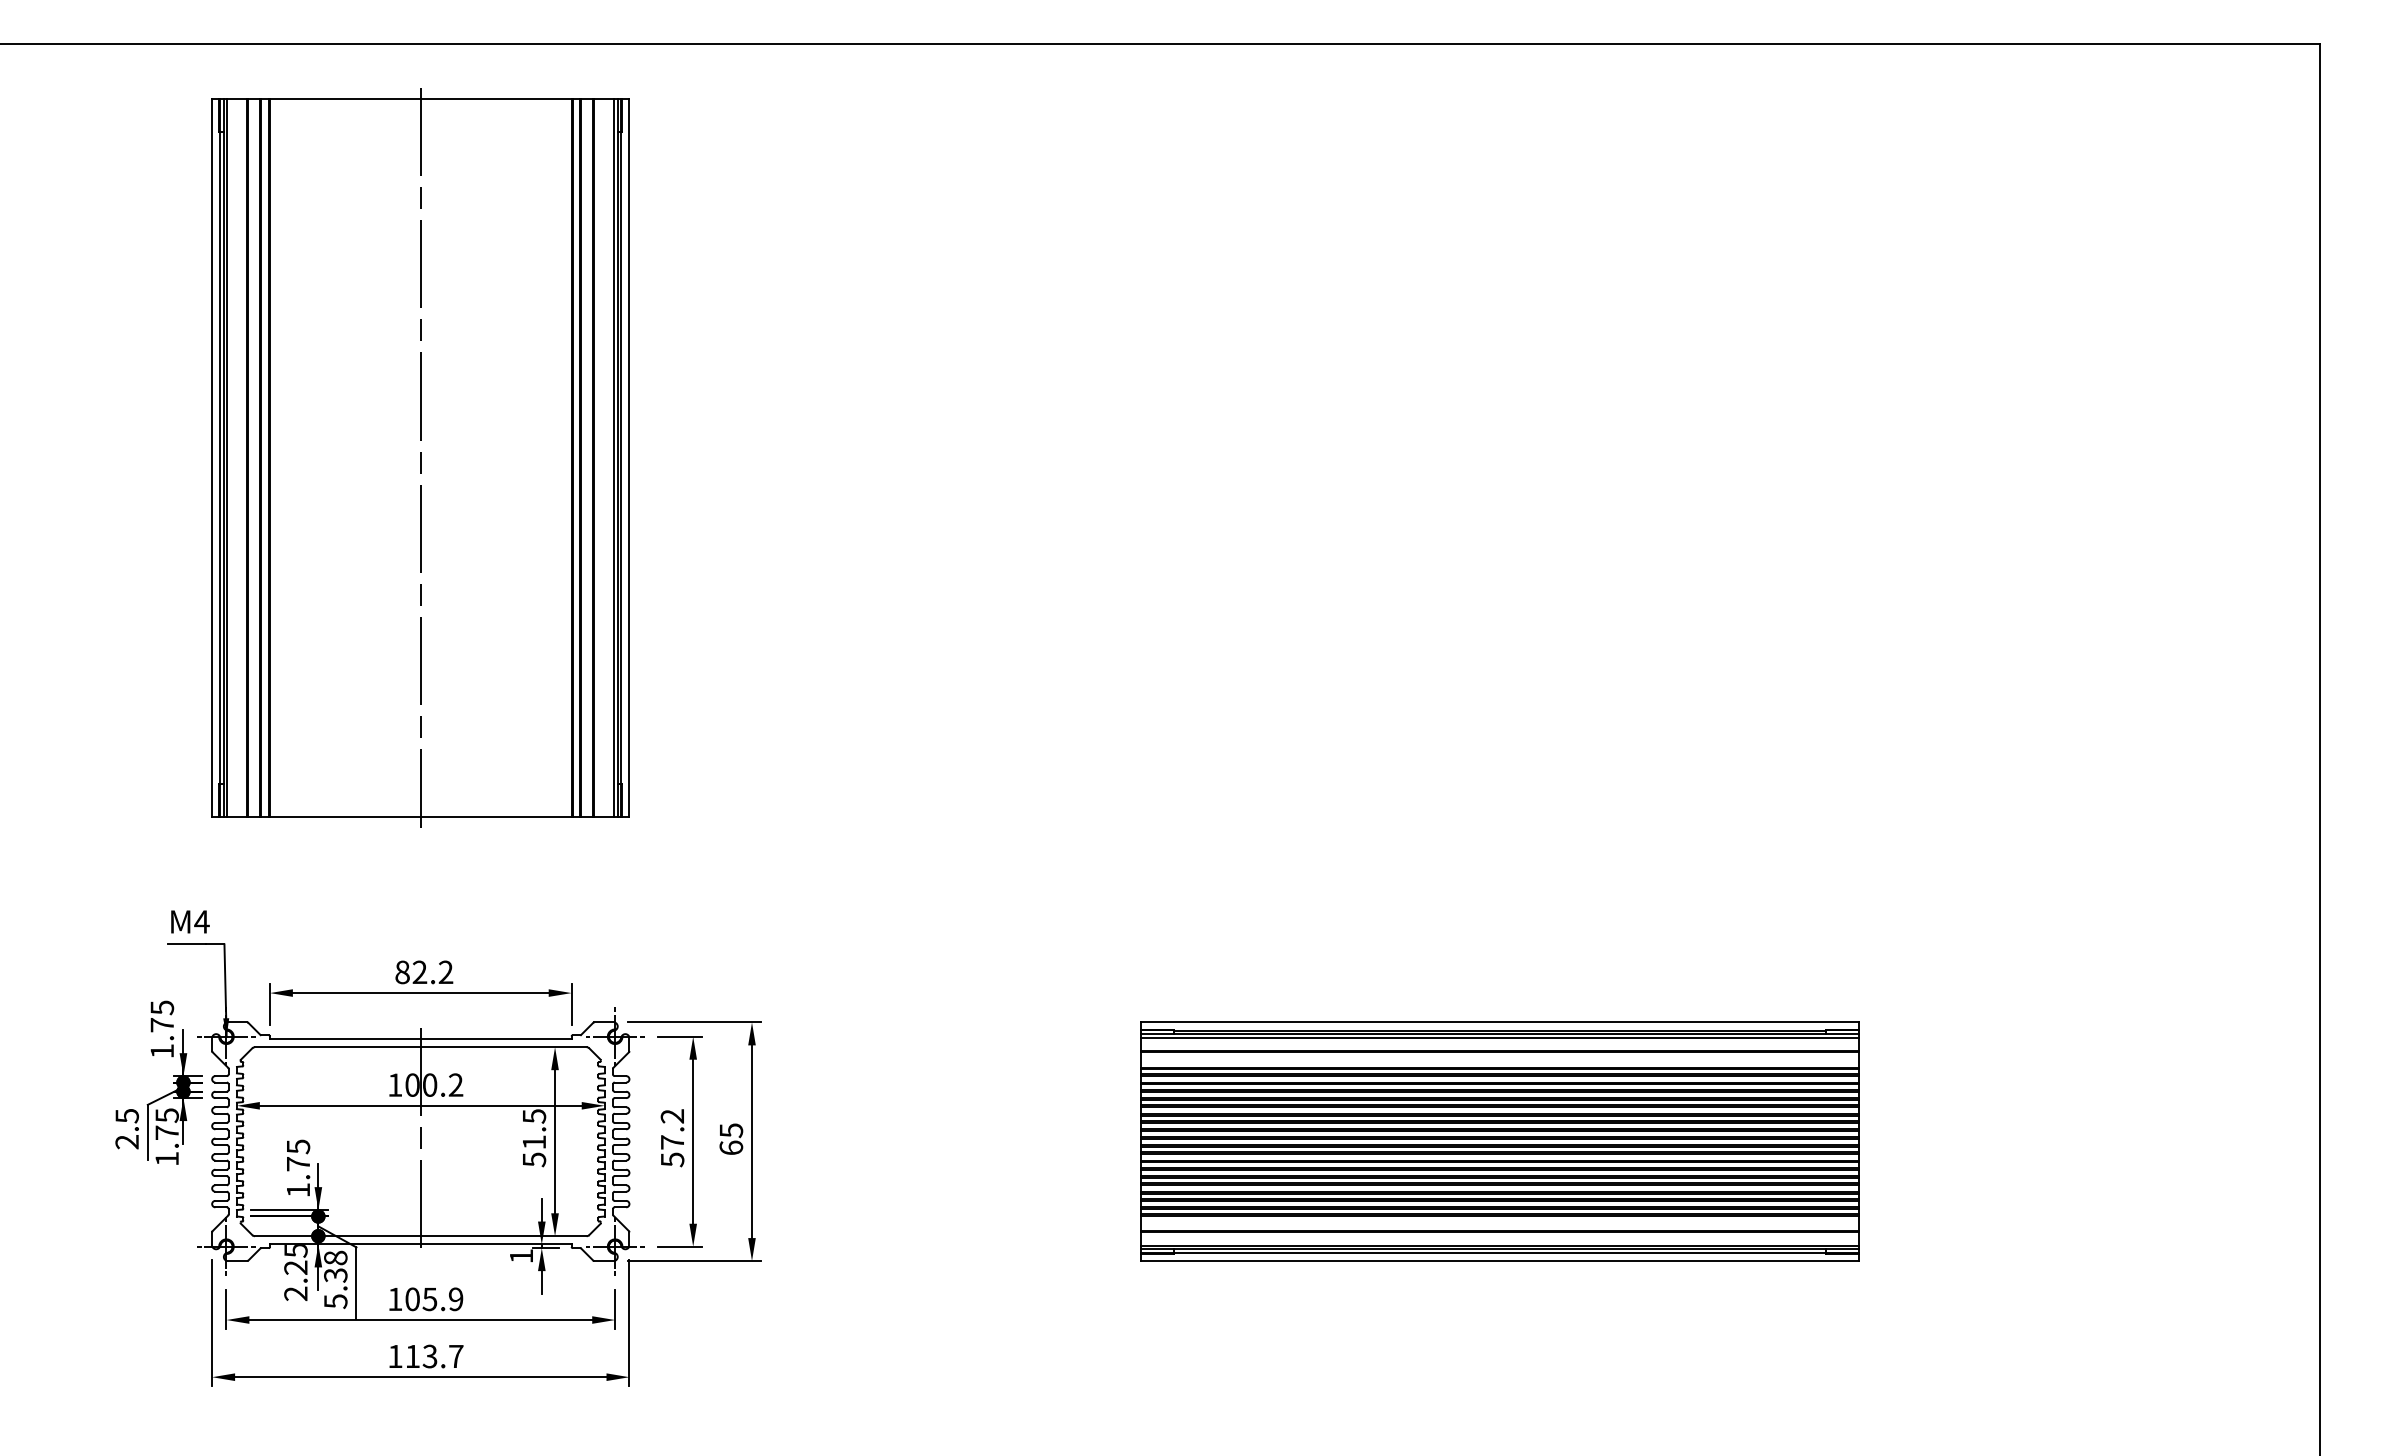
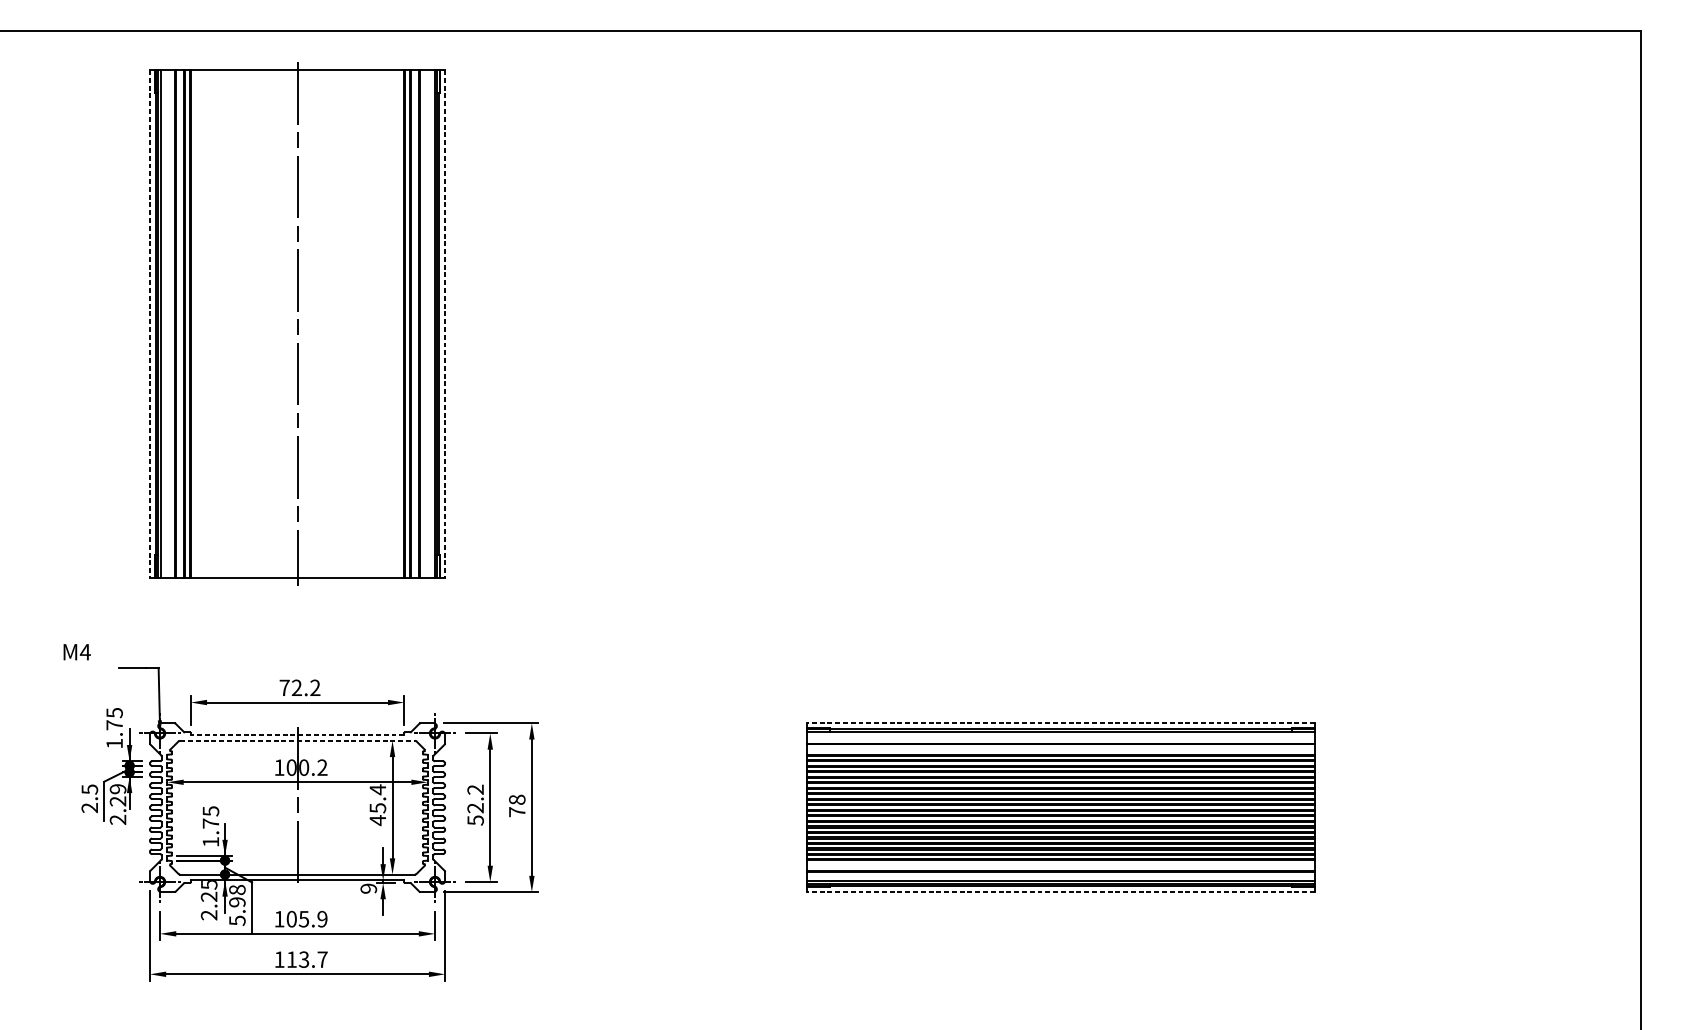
line: (212, 458) -> (150, 324), solid -> dashed
line: (629, 458) -> (445, 324), solid -> dashed
text: (190, 921) -> (77, 651), moved
text: (402, 972) -> (284, 687), 82.2 -> 72.2
line: (1499, 1022) -> (1060, 723), solid -> dashed
line: (1499, 1037) -> (1060, 733), removed
line: (420, 1038) -> (297, 734), solid -> dashed
line: (420, 1047) -> (297, 741), solid -> dashed
text: (166, 1137) -> (117, 804), 1.75 -> 2.29
text: (534, 1137) -> (377, 804), 51.5 -> 45.4
text: (731, 1139) -> (517, 806), 65 -> 78
text: (671, 1142) -> (474, 808), 57.2 -> 52.2
text: (521, 1256) -> (368, 888), 1 -> 9
line: (1499, 1261) -> (1060, 892), solid -> dashed
text: (335, 1275) -> (237, 902), 5.38 -> 5.98

